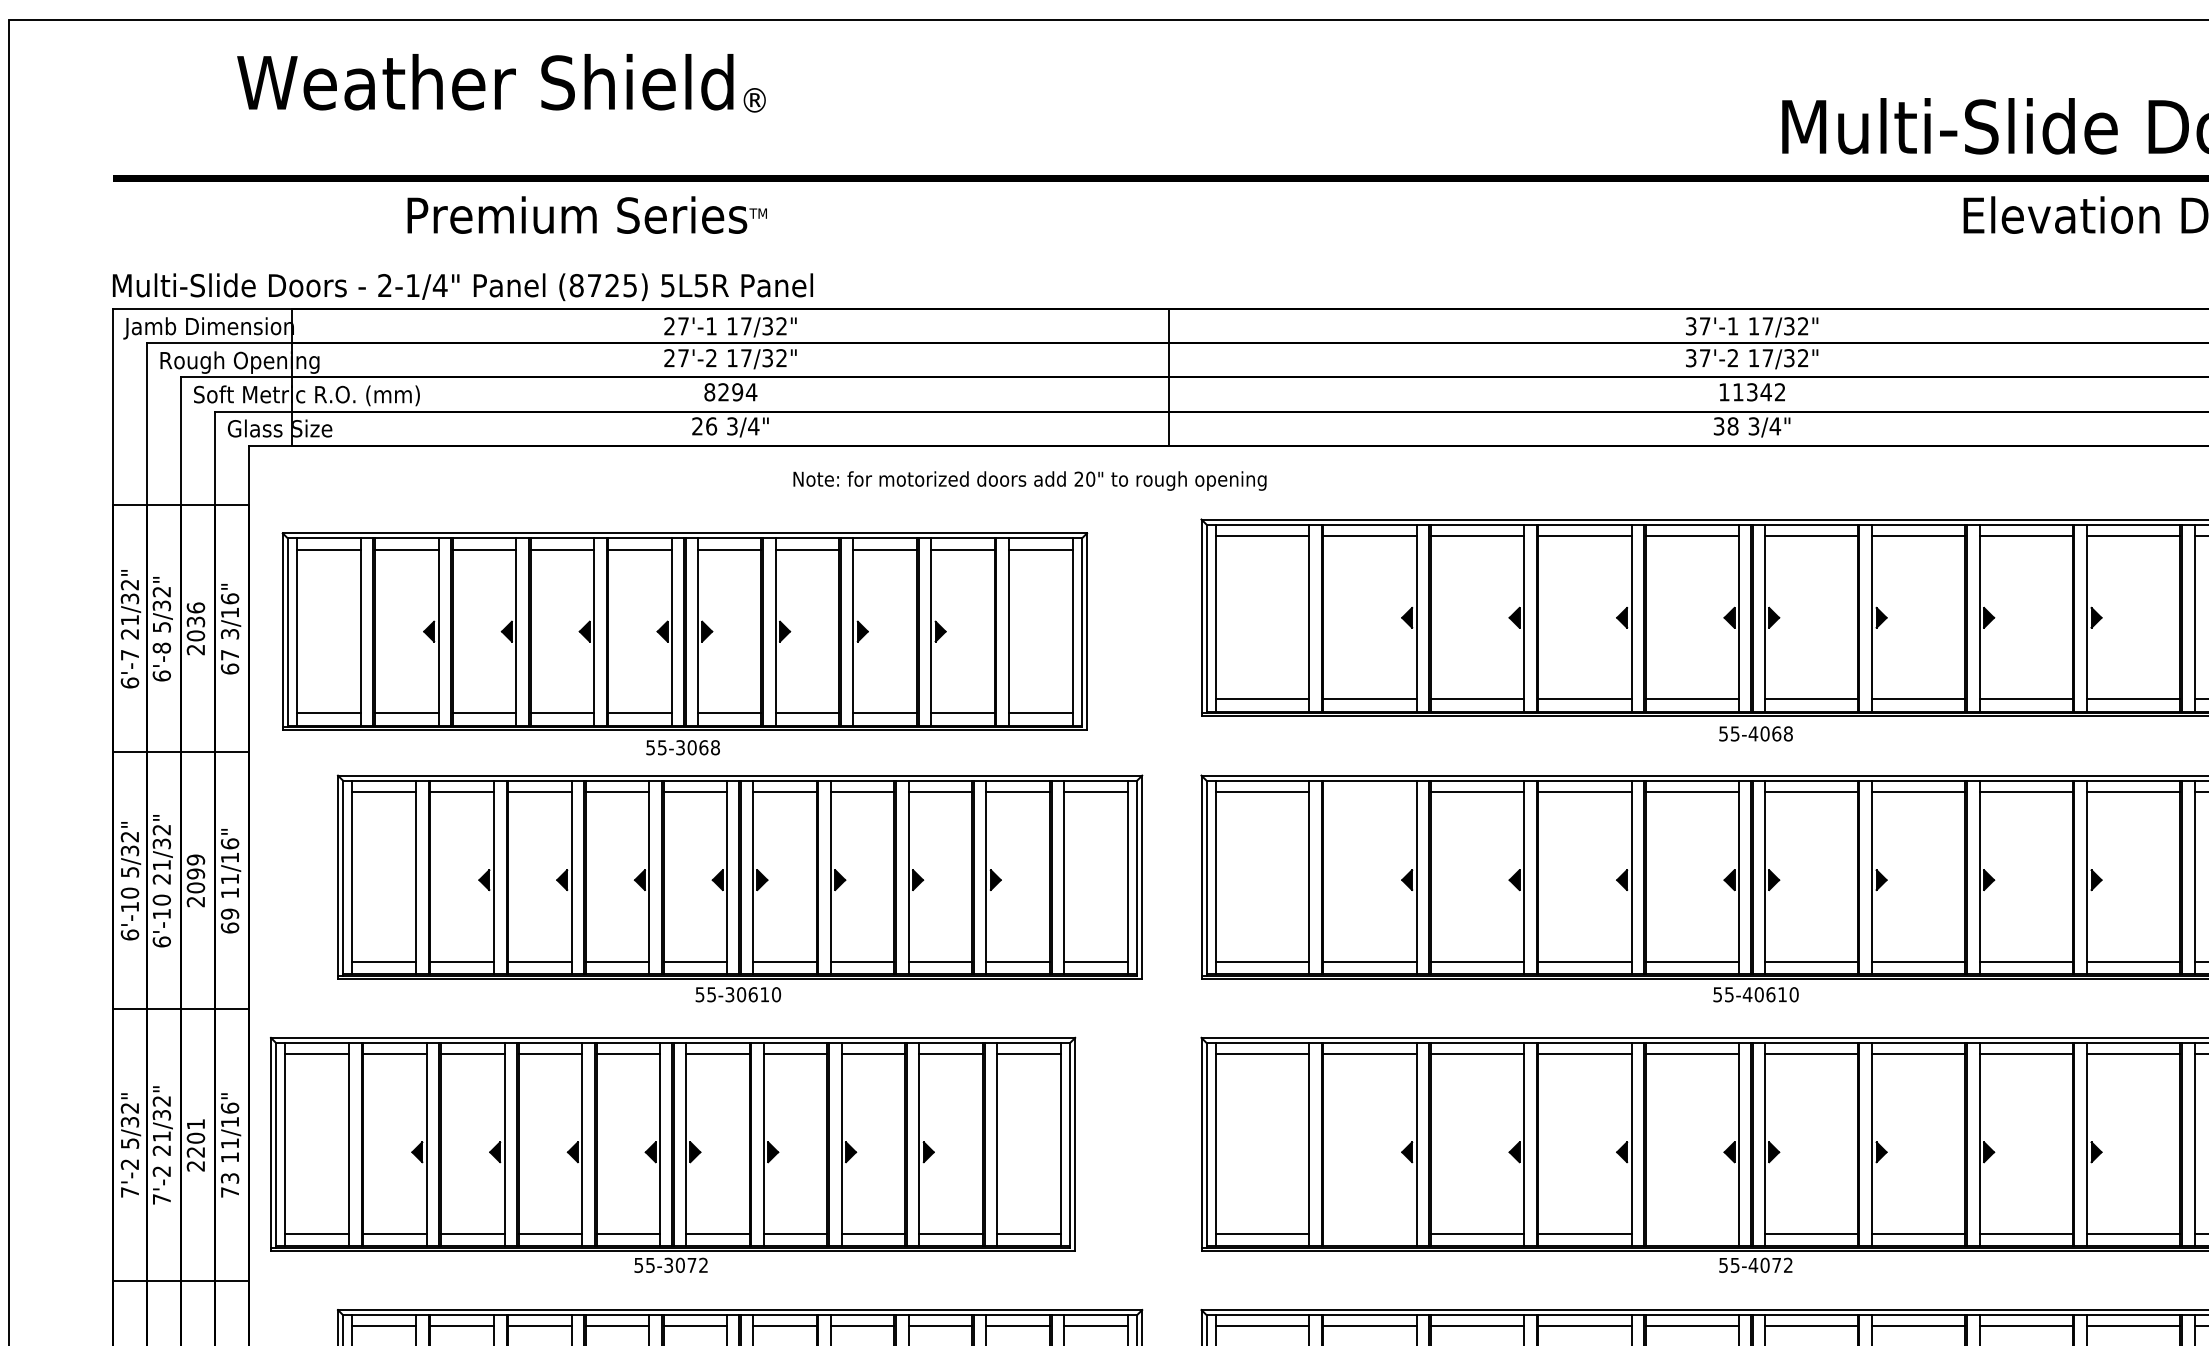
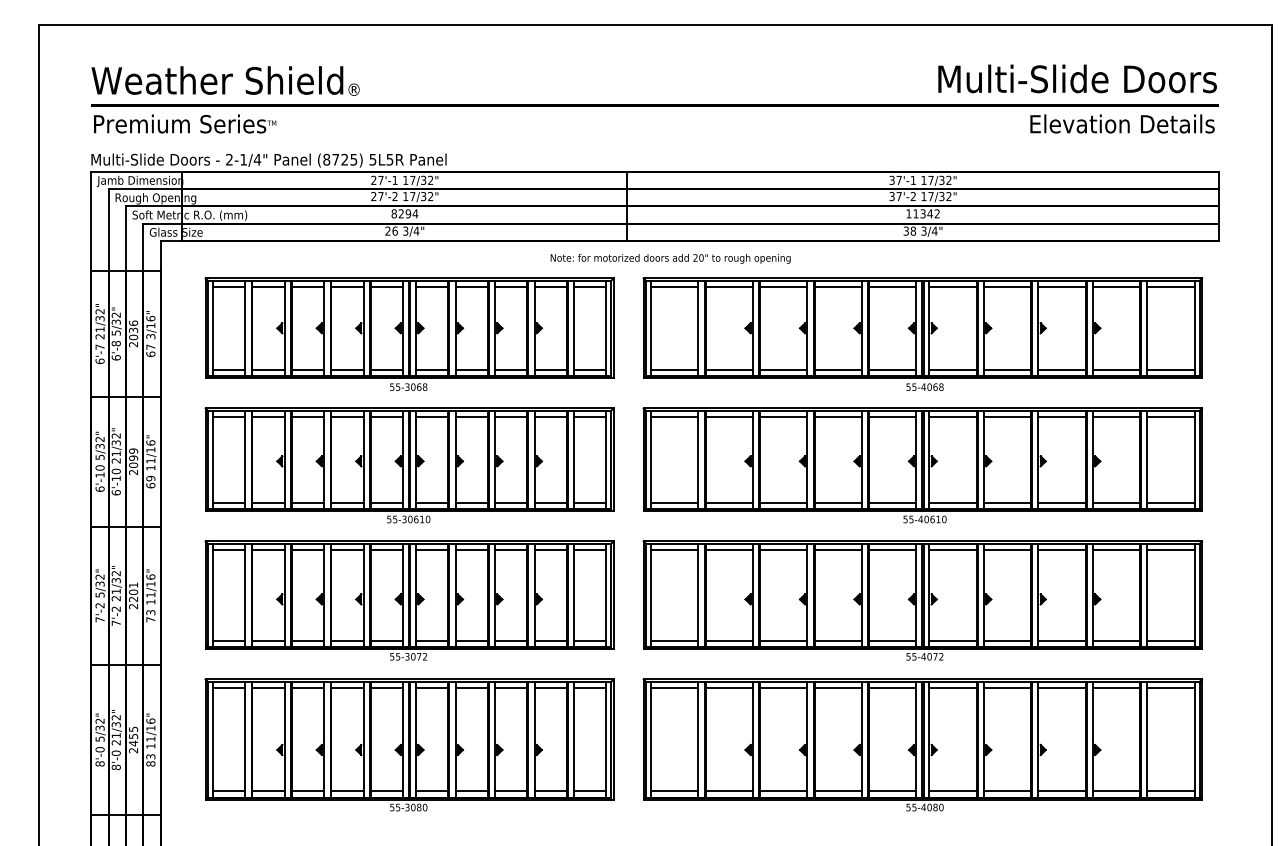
text: (501, 82) -> (225, 80), moved
text: (588, 214) -> (185, 123), moved
text: (1029, 480) -> (670, 258), moved
part: (684, 641) -> (409, 333), moved
line: (1368, 791) -> (728, 416), added
part: (672, 1154) -> (409, 600), moved
line: (1368, 1233) -> (728, 640), added
line: (1691, 1233) -> (892, 640), added

